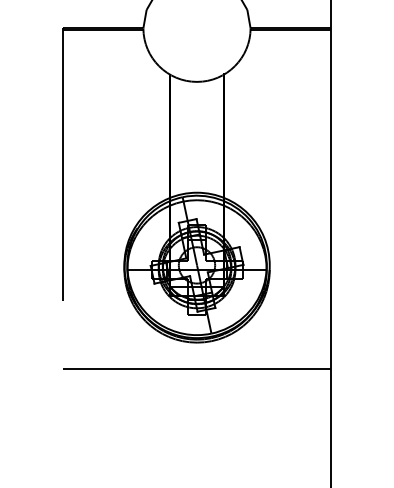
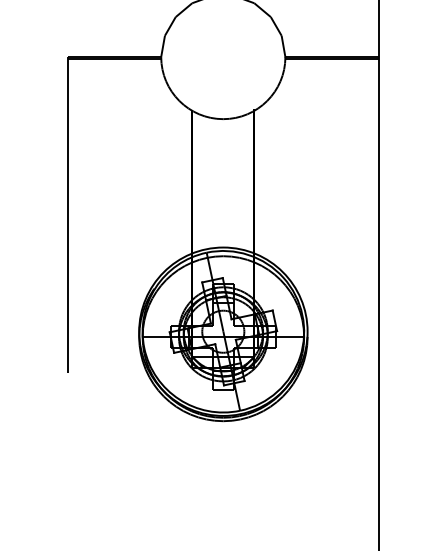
line: (196, 368) -> (222, 451), removed

